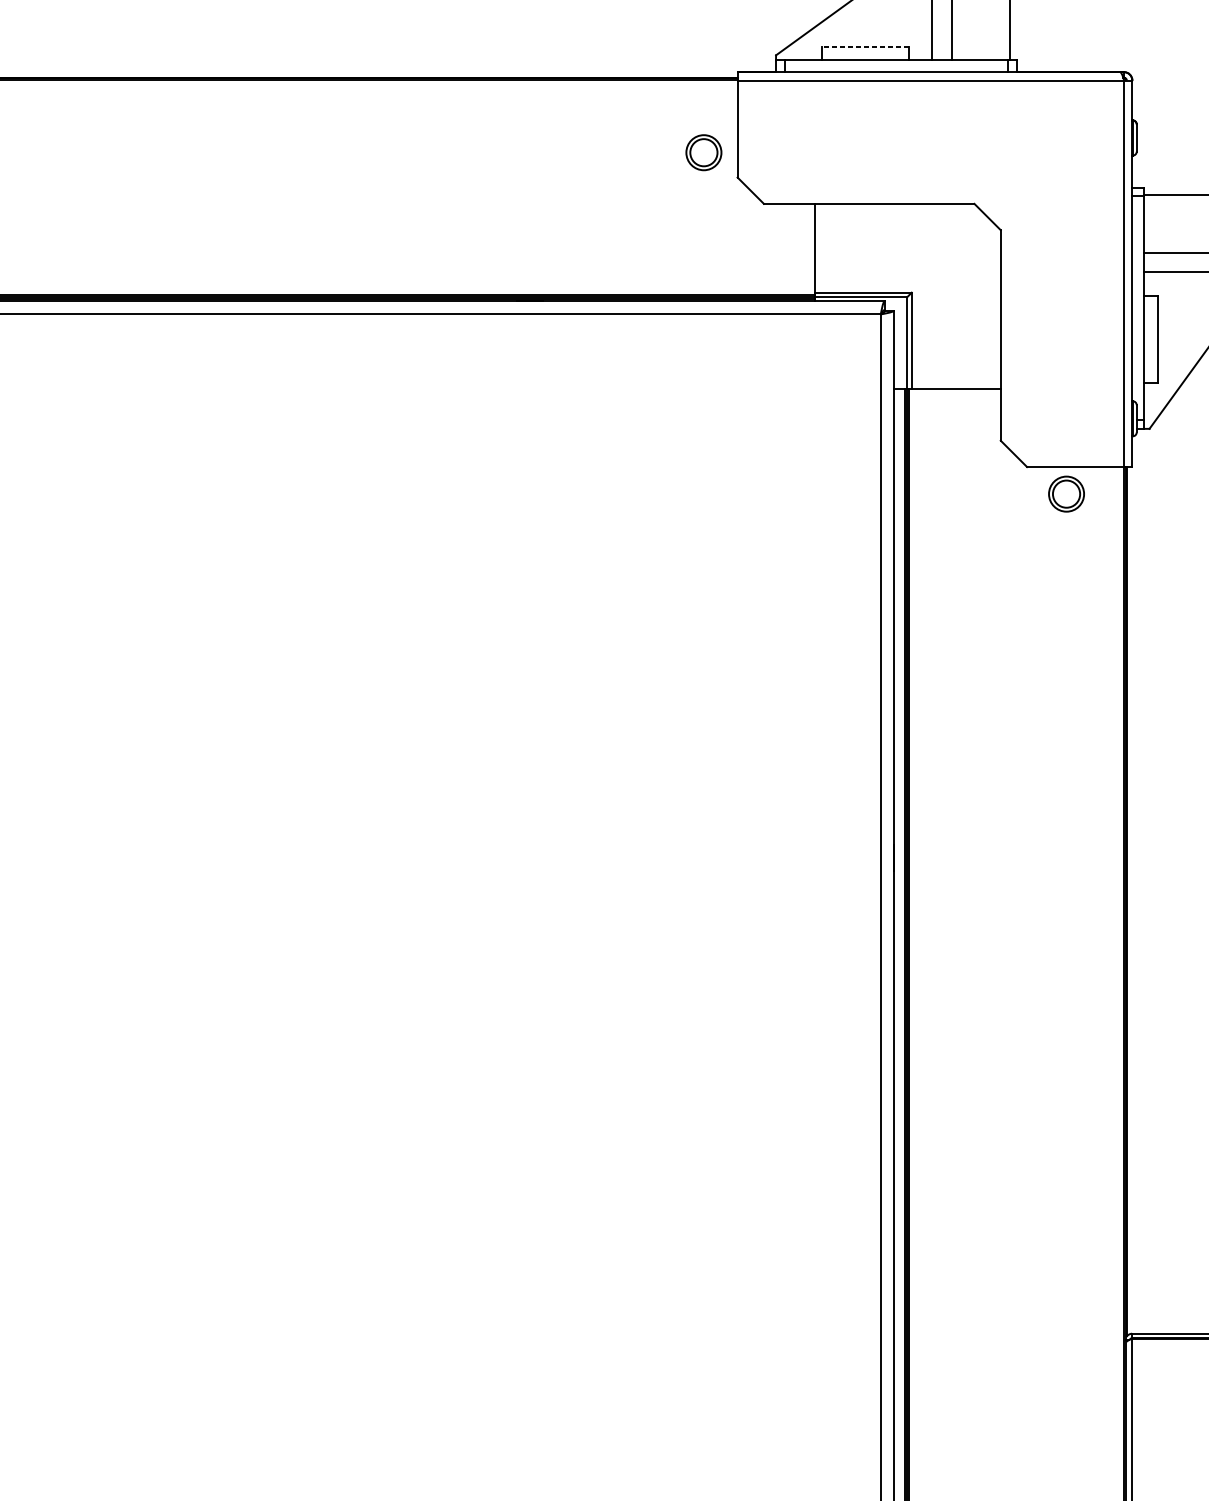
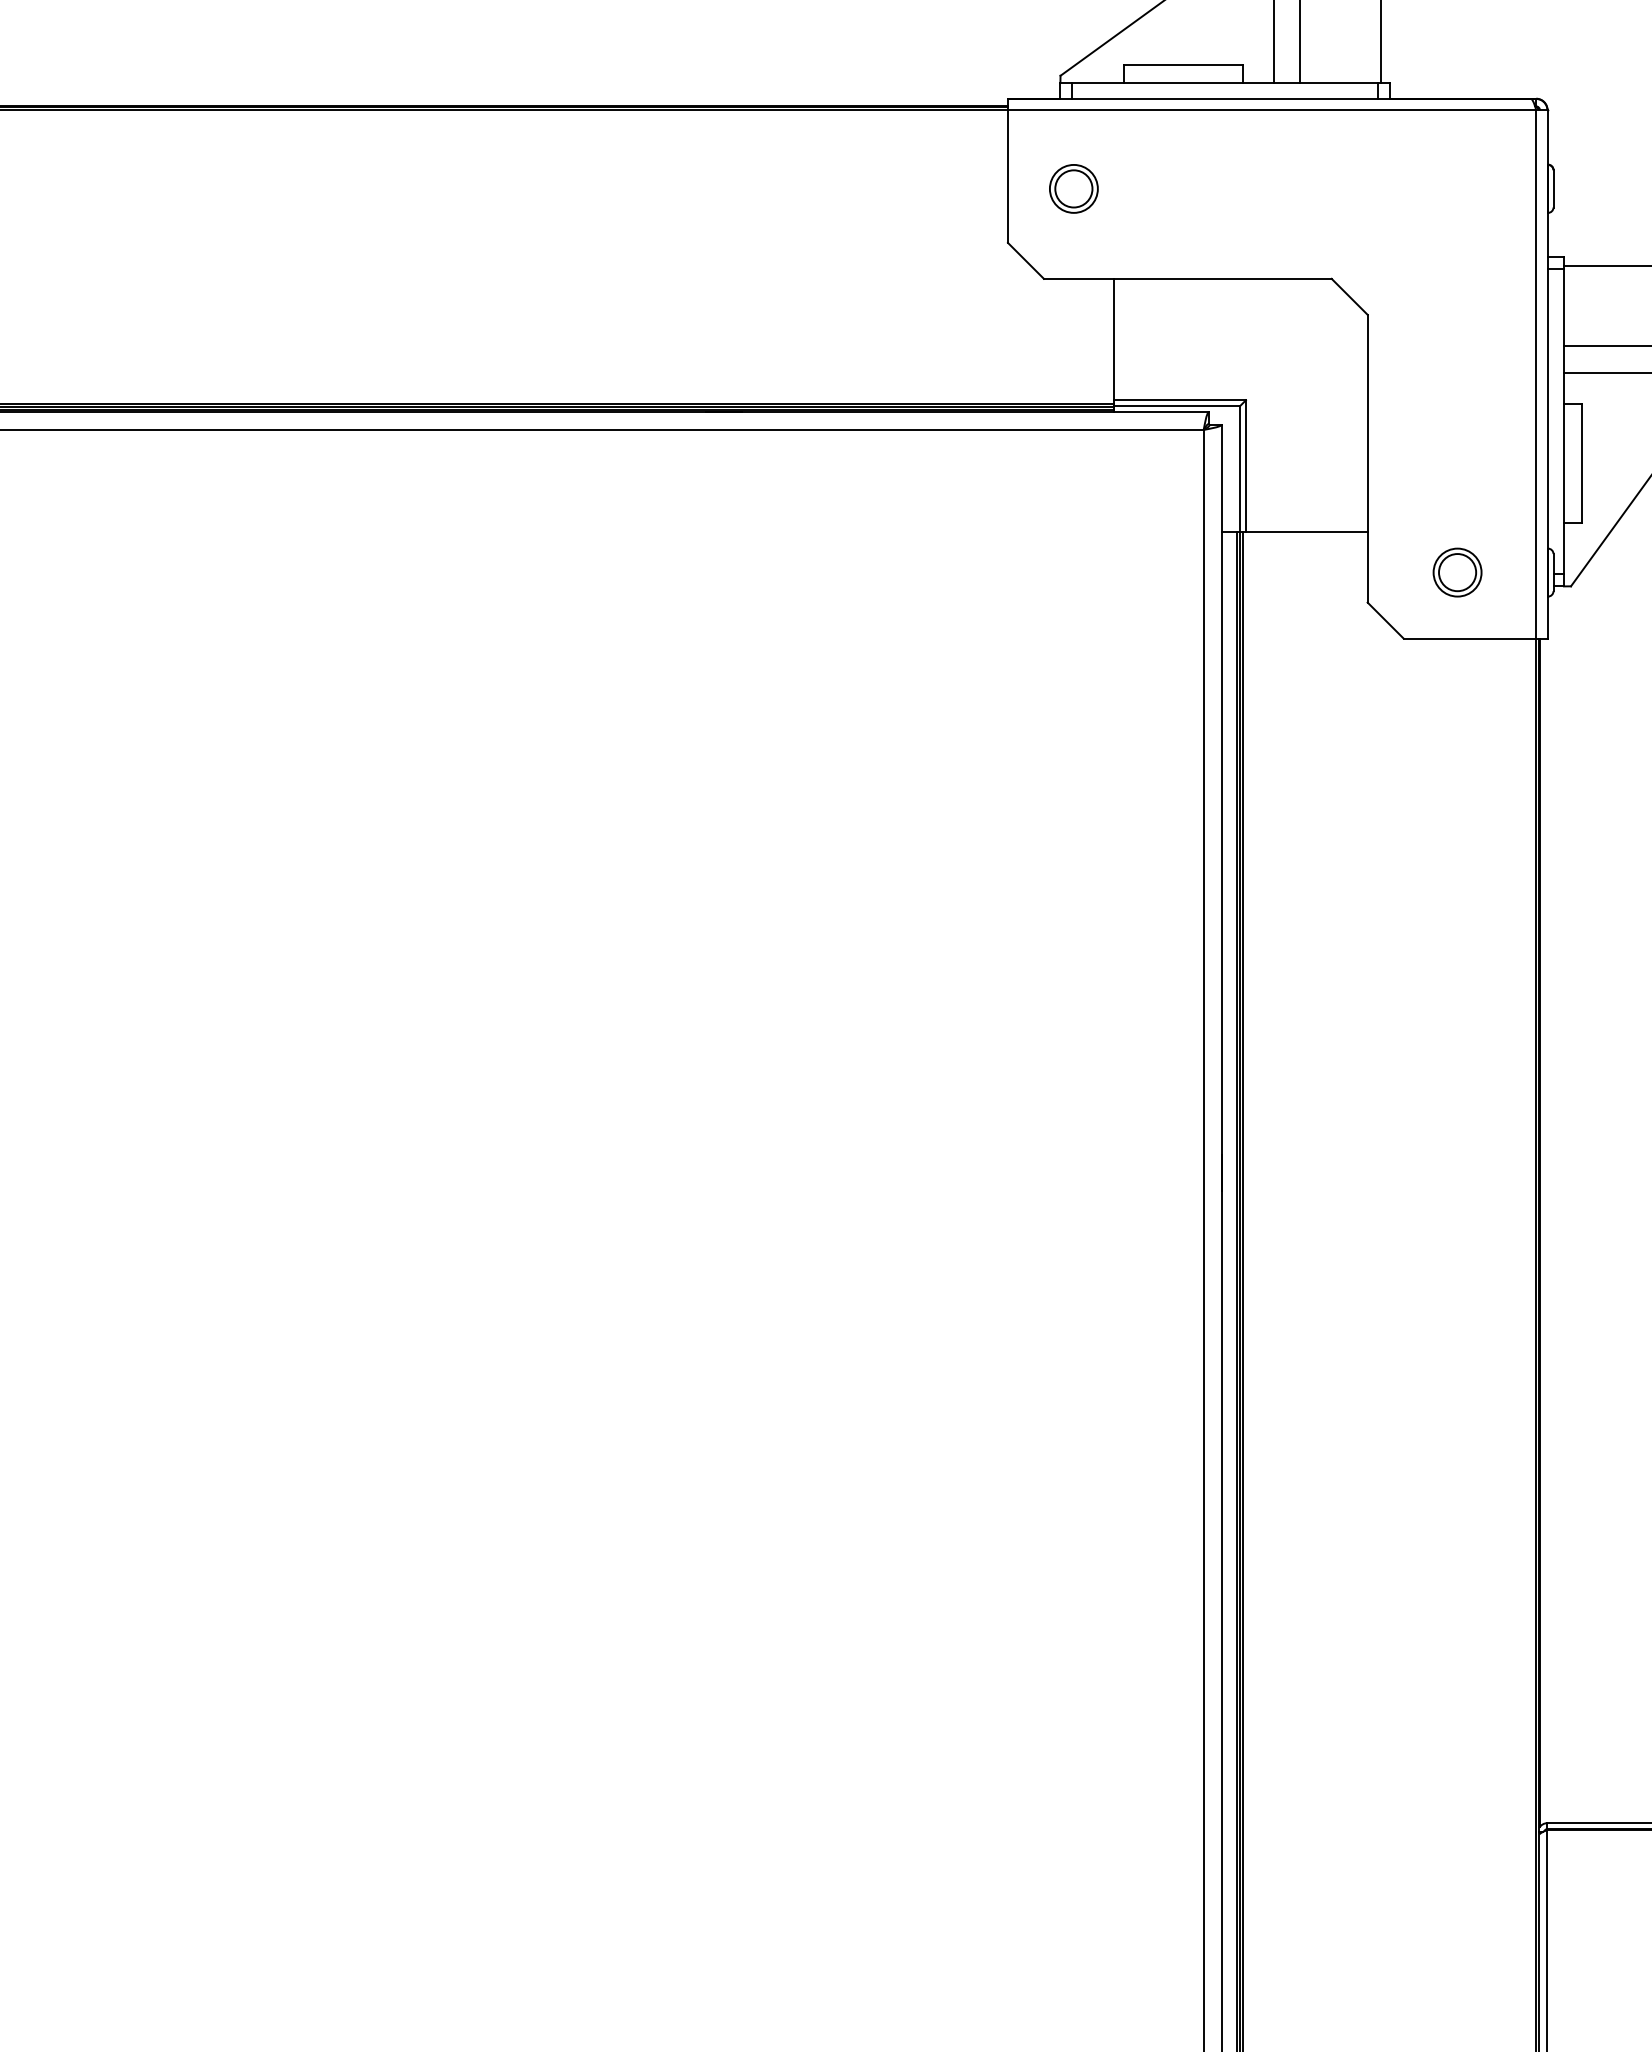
line: (866, 47) -> (1183, 64), dashed -> solid
part: (703, 152) -> (1073, 188), moved
part: (1066, 494) -> (1457, 572), moved

